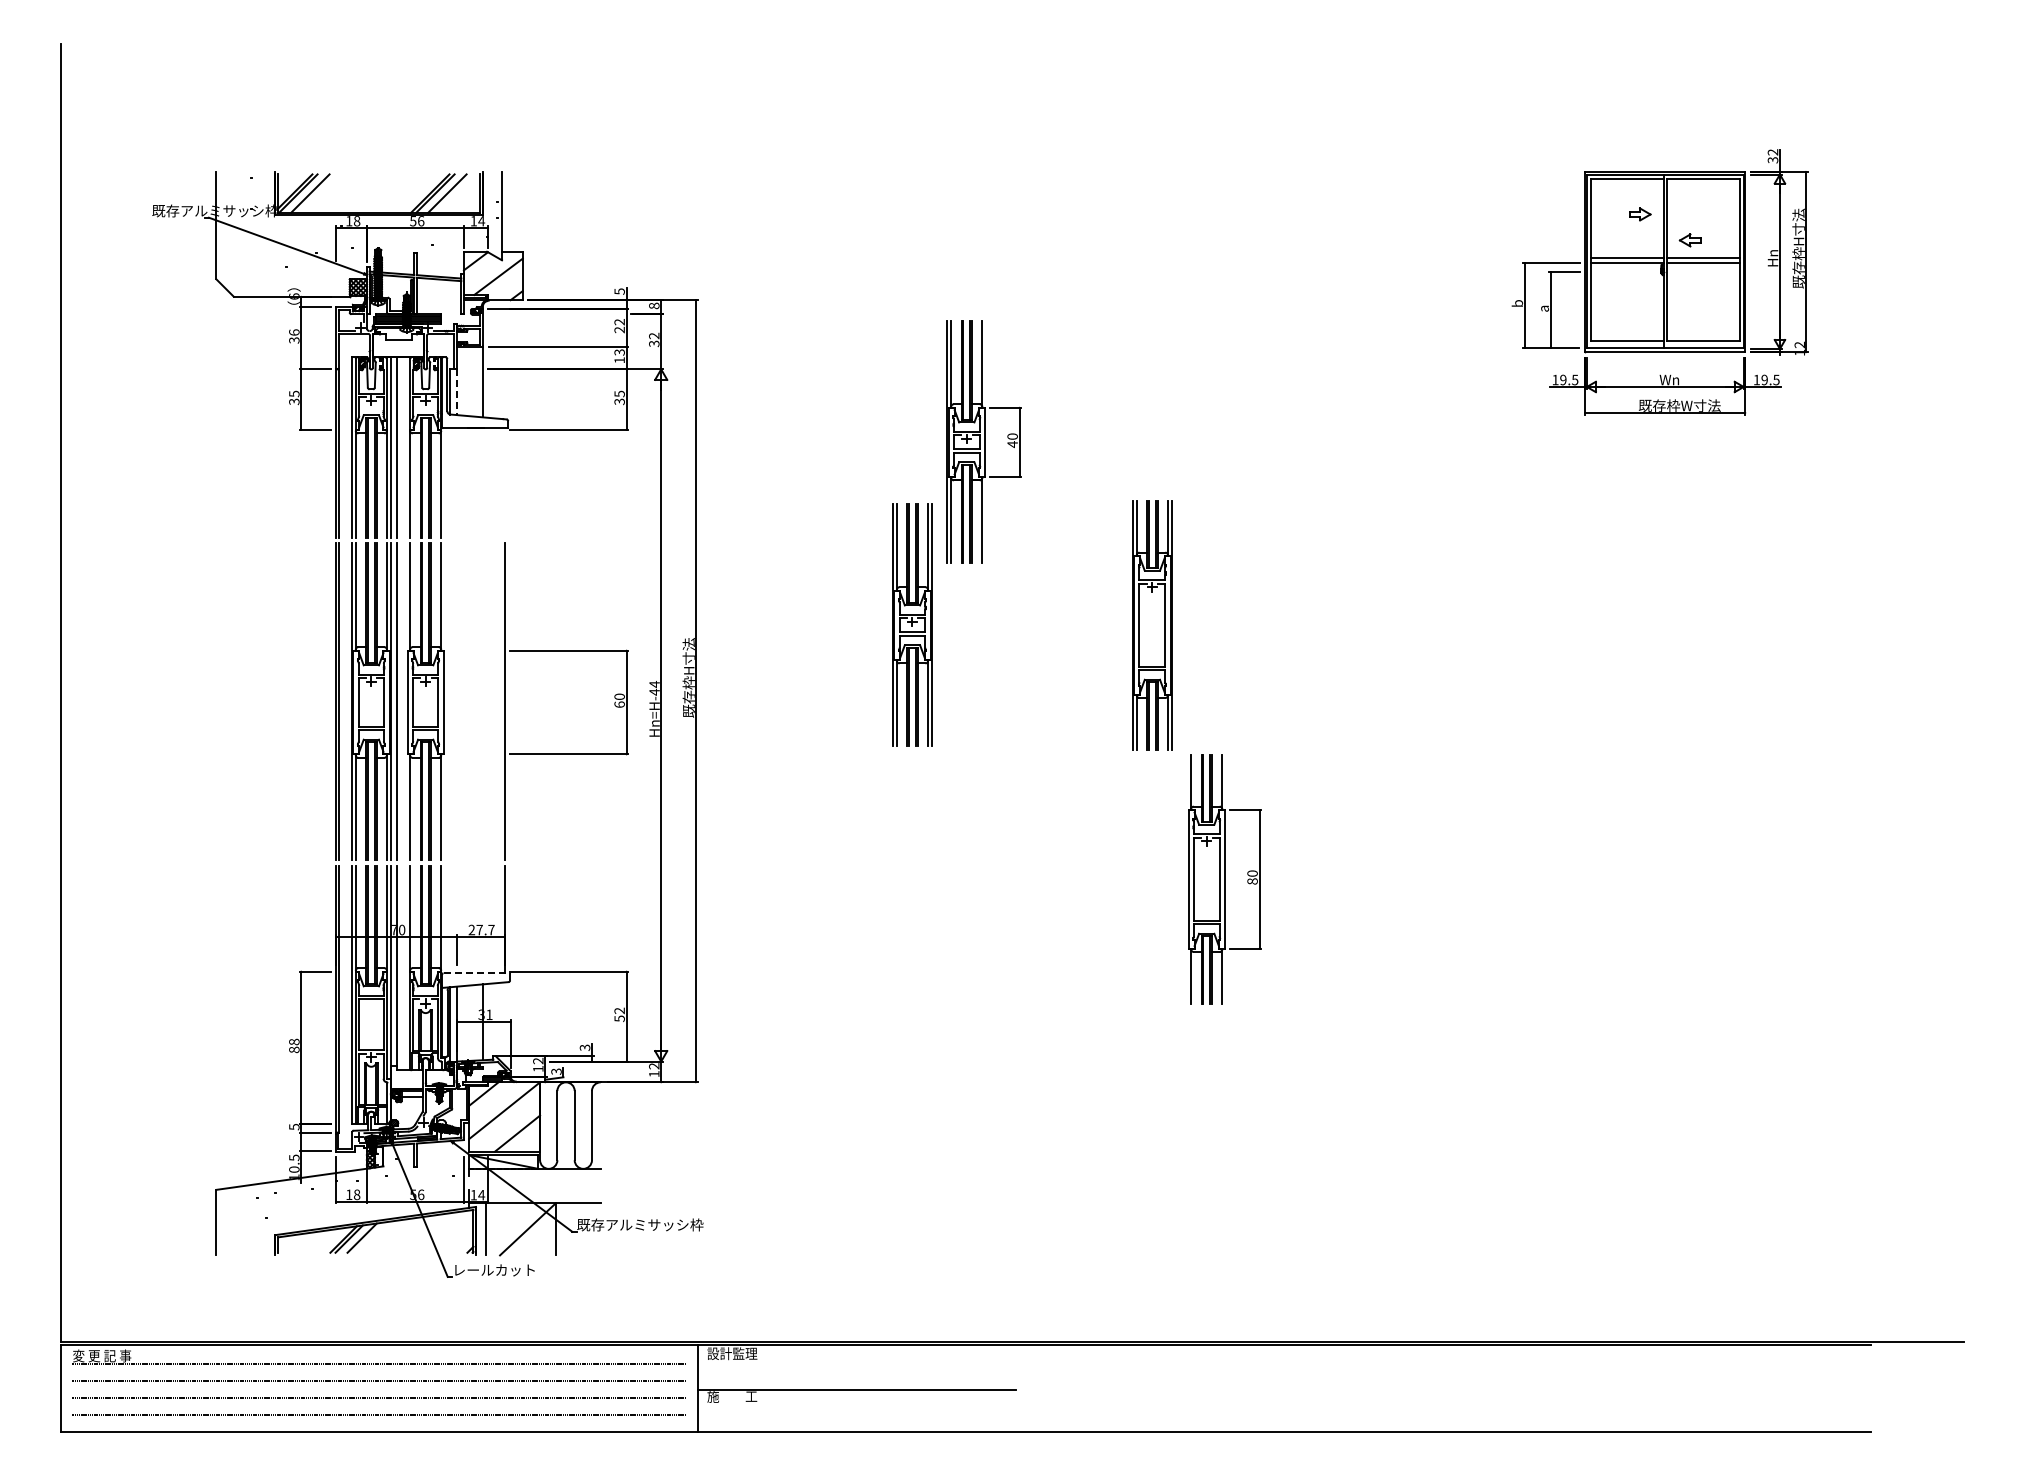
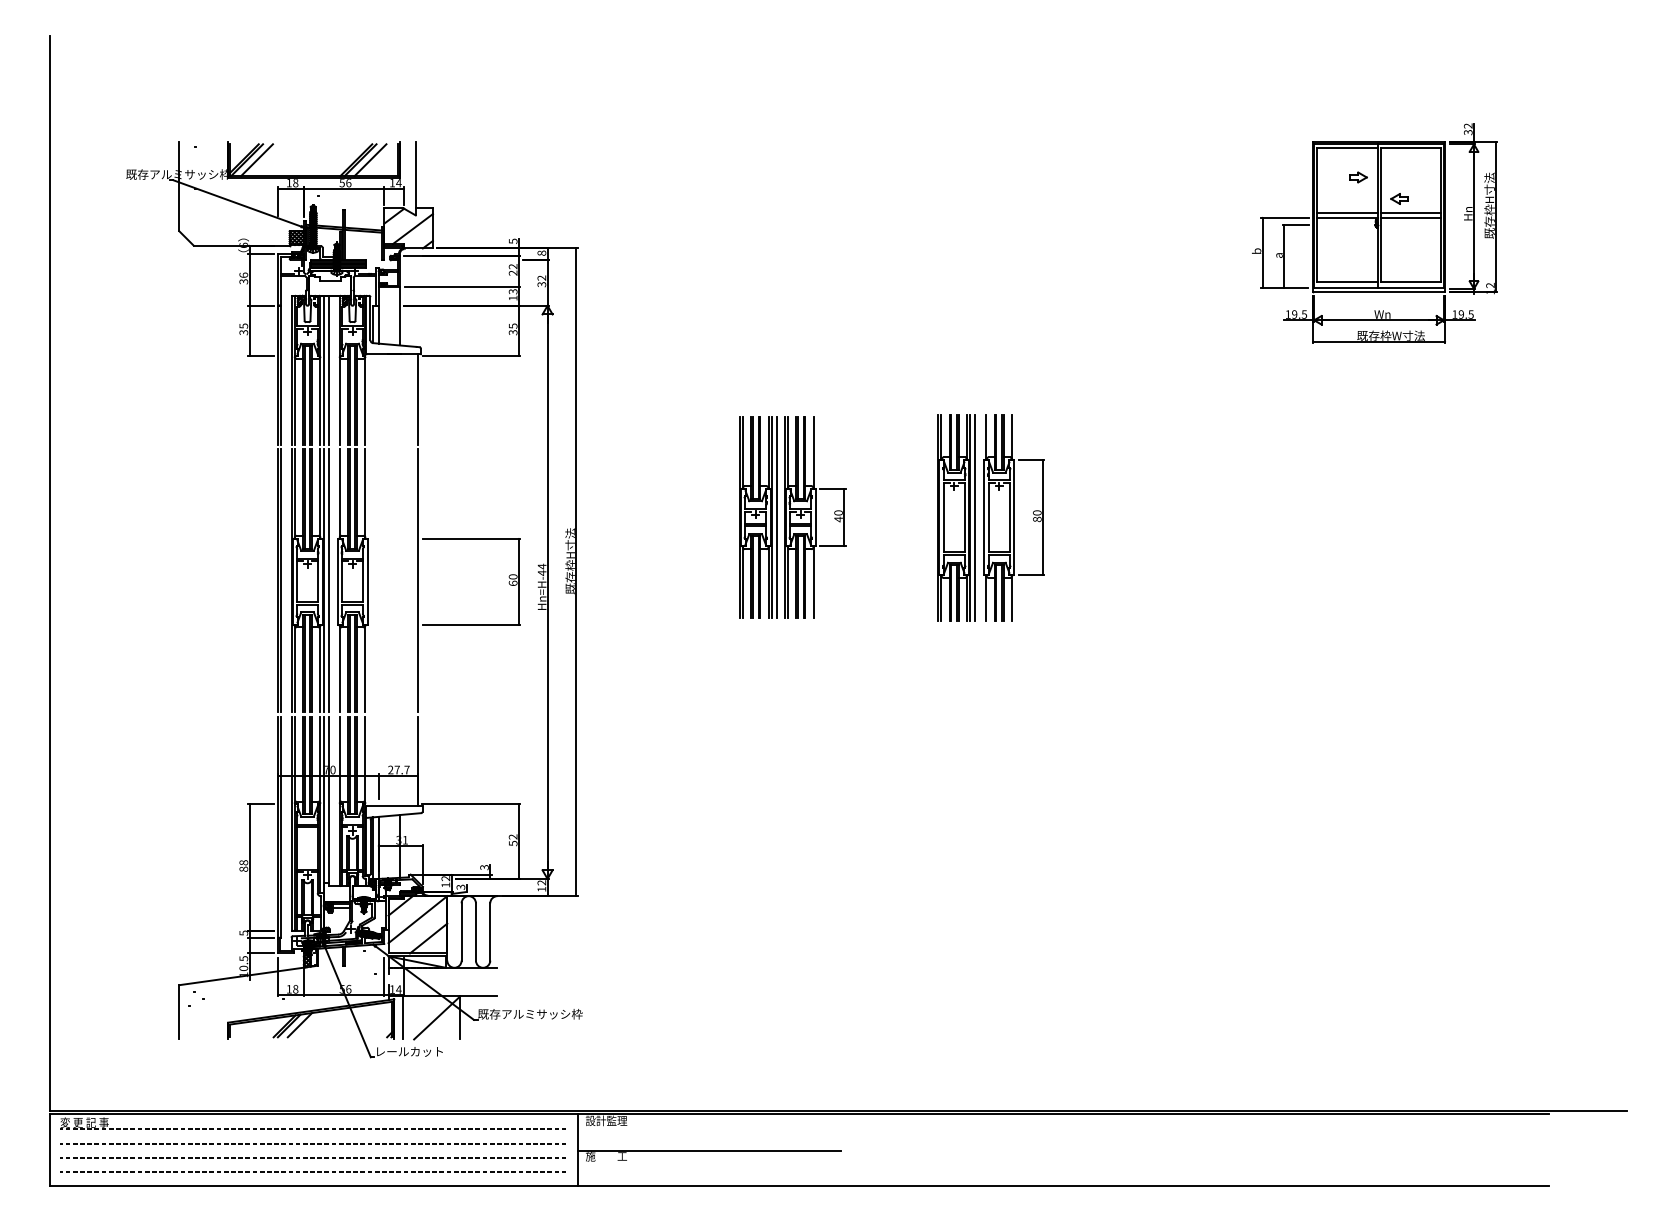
line: (457, 392) -> (378, 324), dashed -> solid
part: (983, 441) -> (814, 517), moved
line: (504, 482) -> (417, 399), added
line: (1177, 624) -> (975, 517), added
line: (937, 625) -> (776, 517), added
part: (1224, 879) -> (1014, 517), moved
line: (477, 973) -> (395, 806), dashed -> solid

